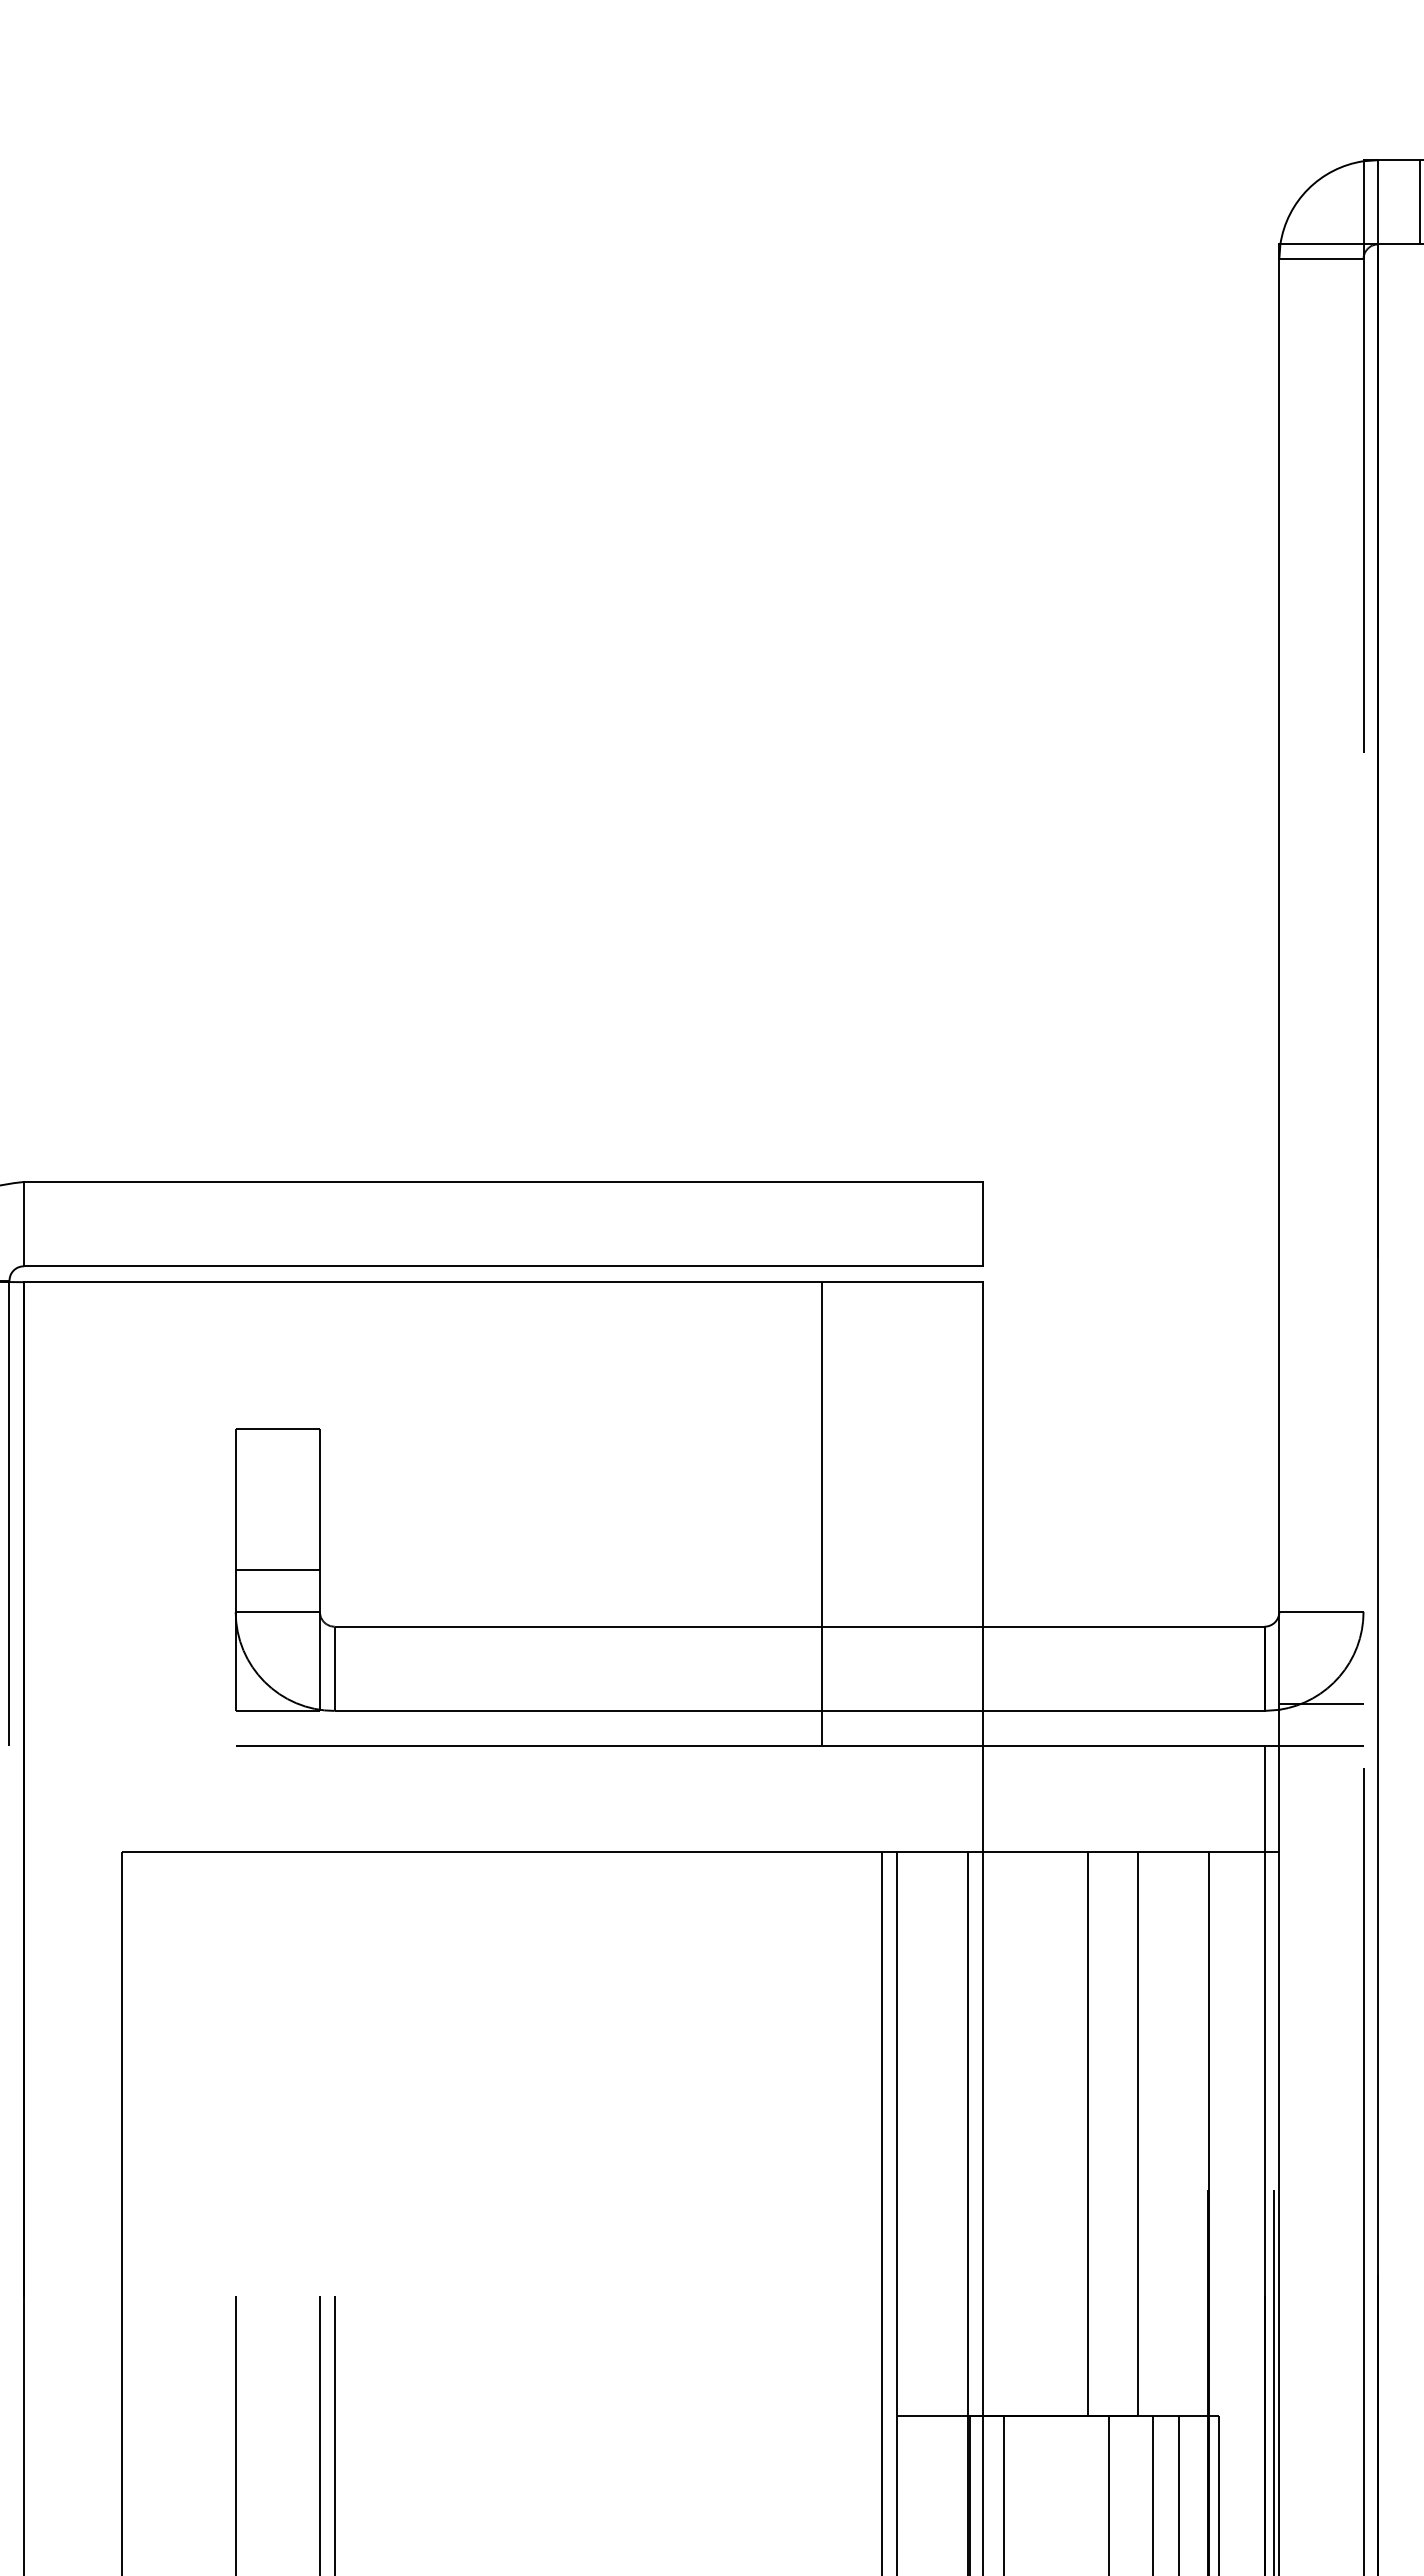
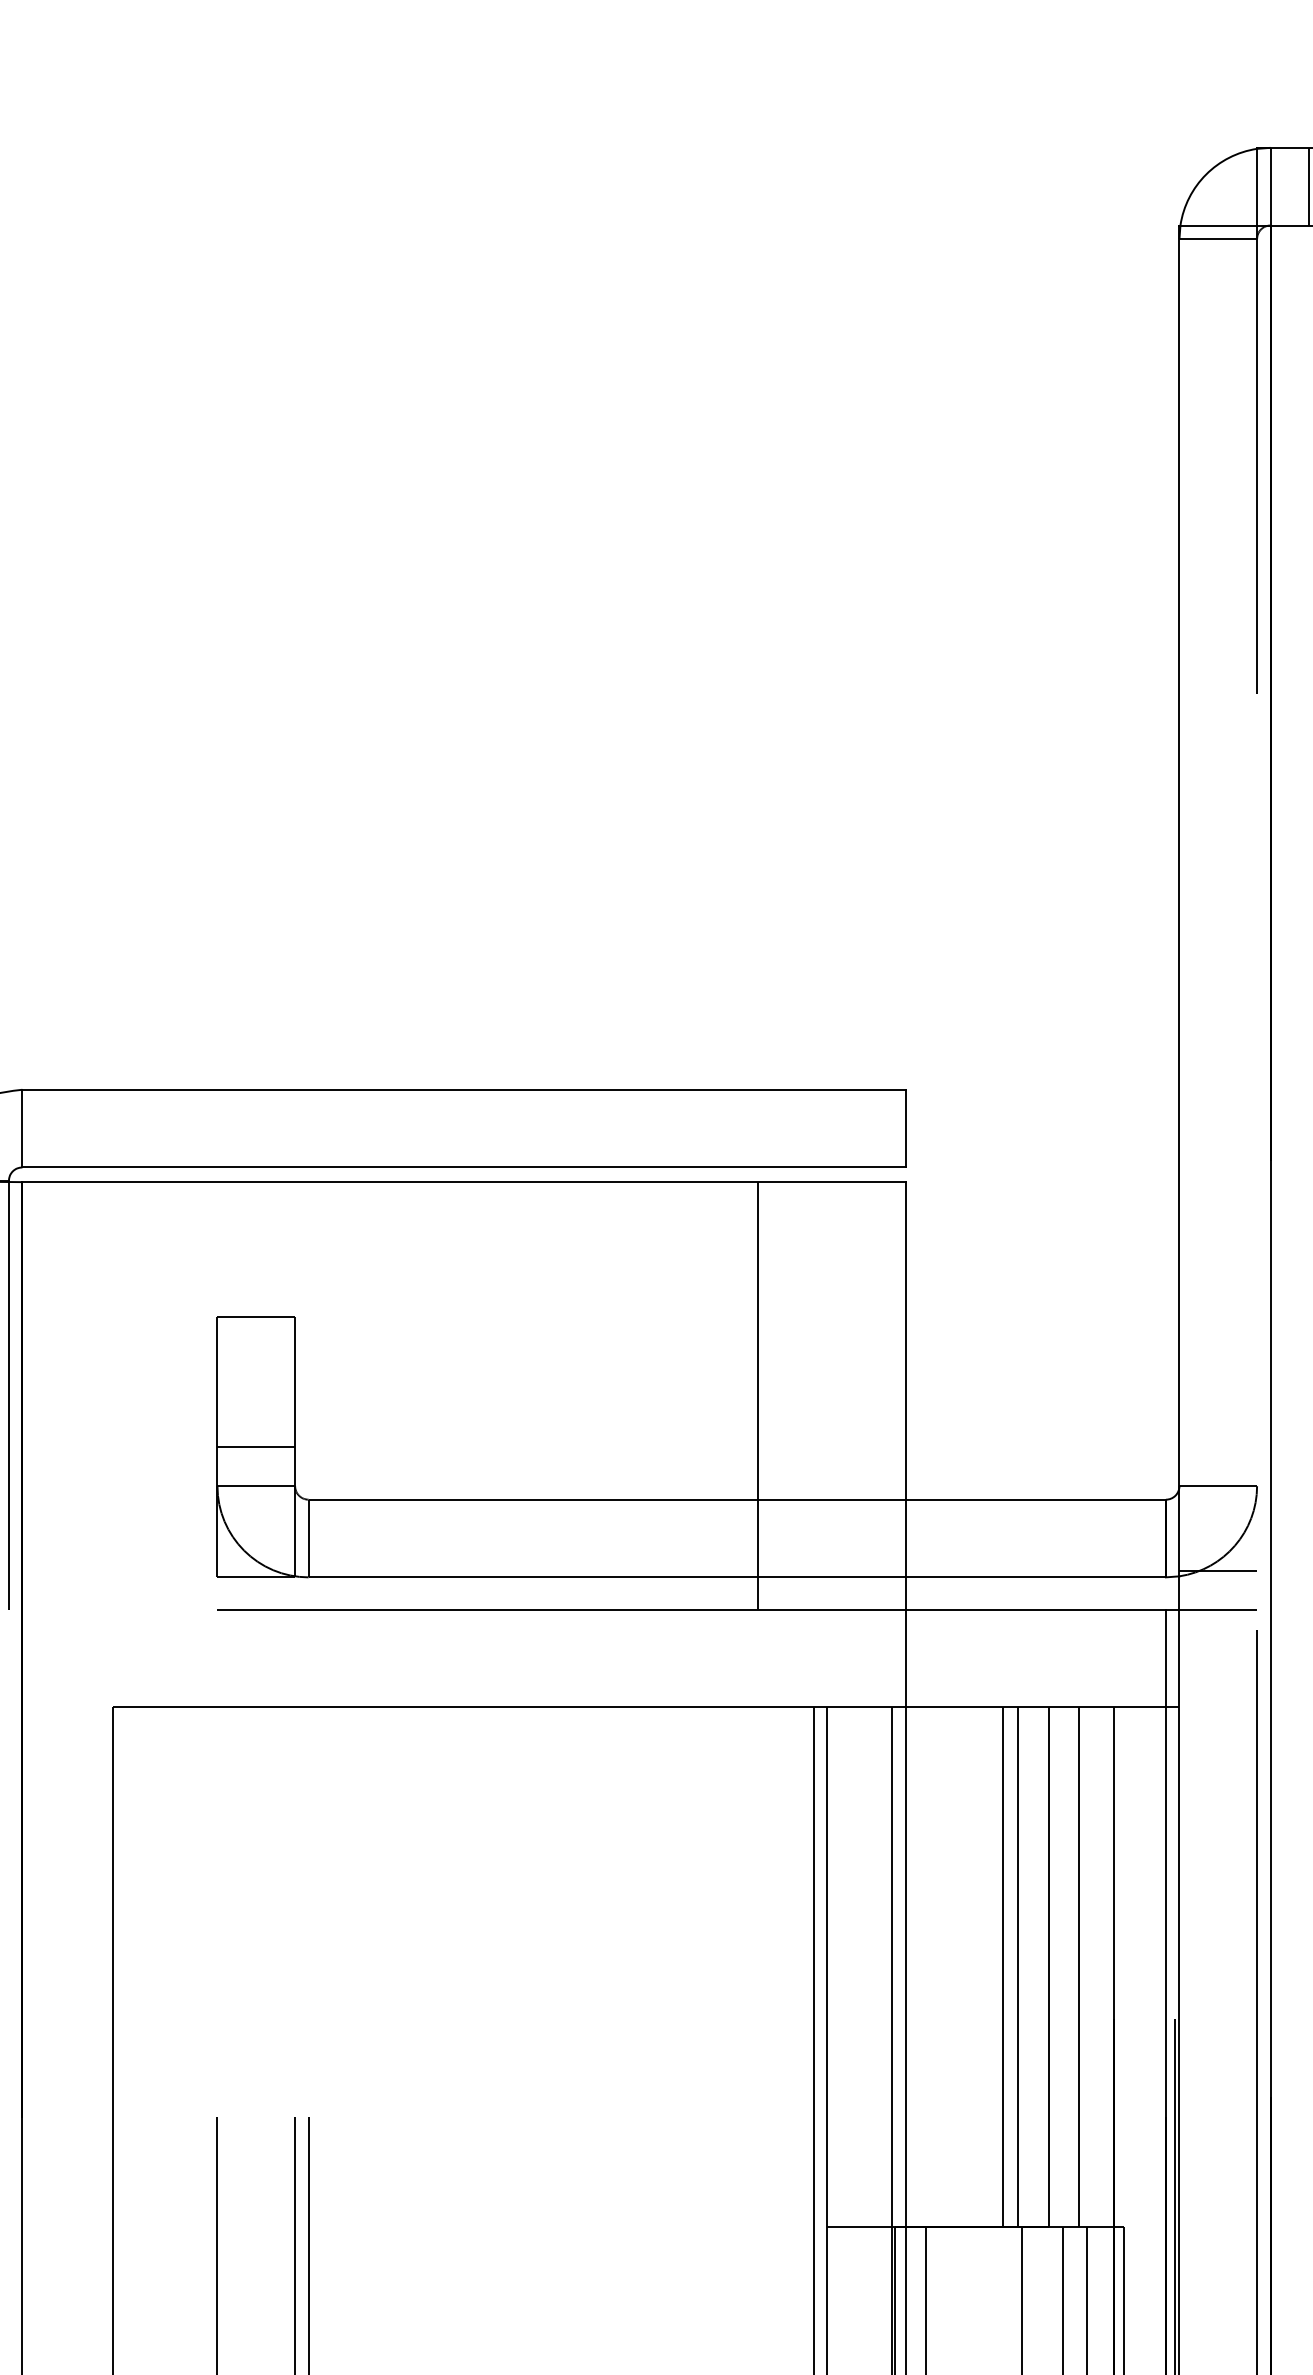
line: (1104, 2133) -> (1018, 1966), added
line: (1170, 2133) -> (1079, 1966), added

